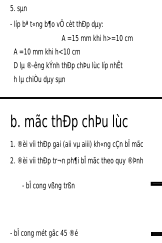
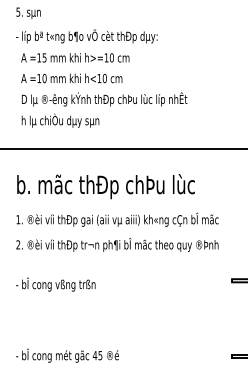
text: (96, 37) -> (74, 57), moved
text: (48, 184) -> (55, 283), moved

